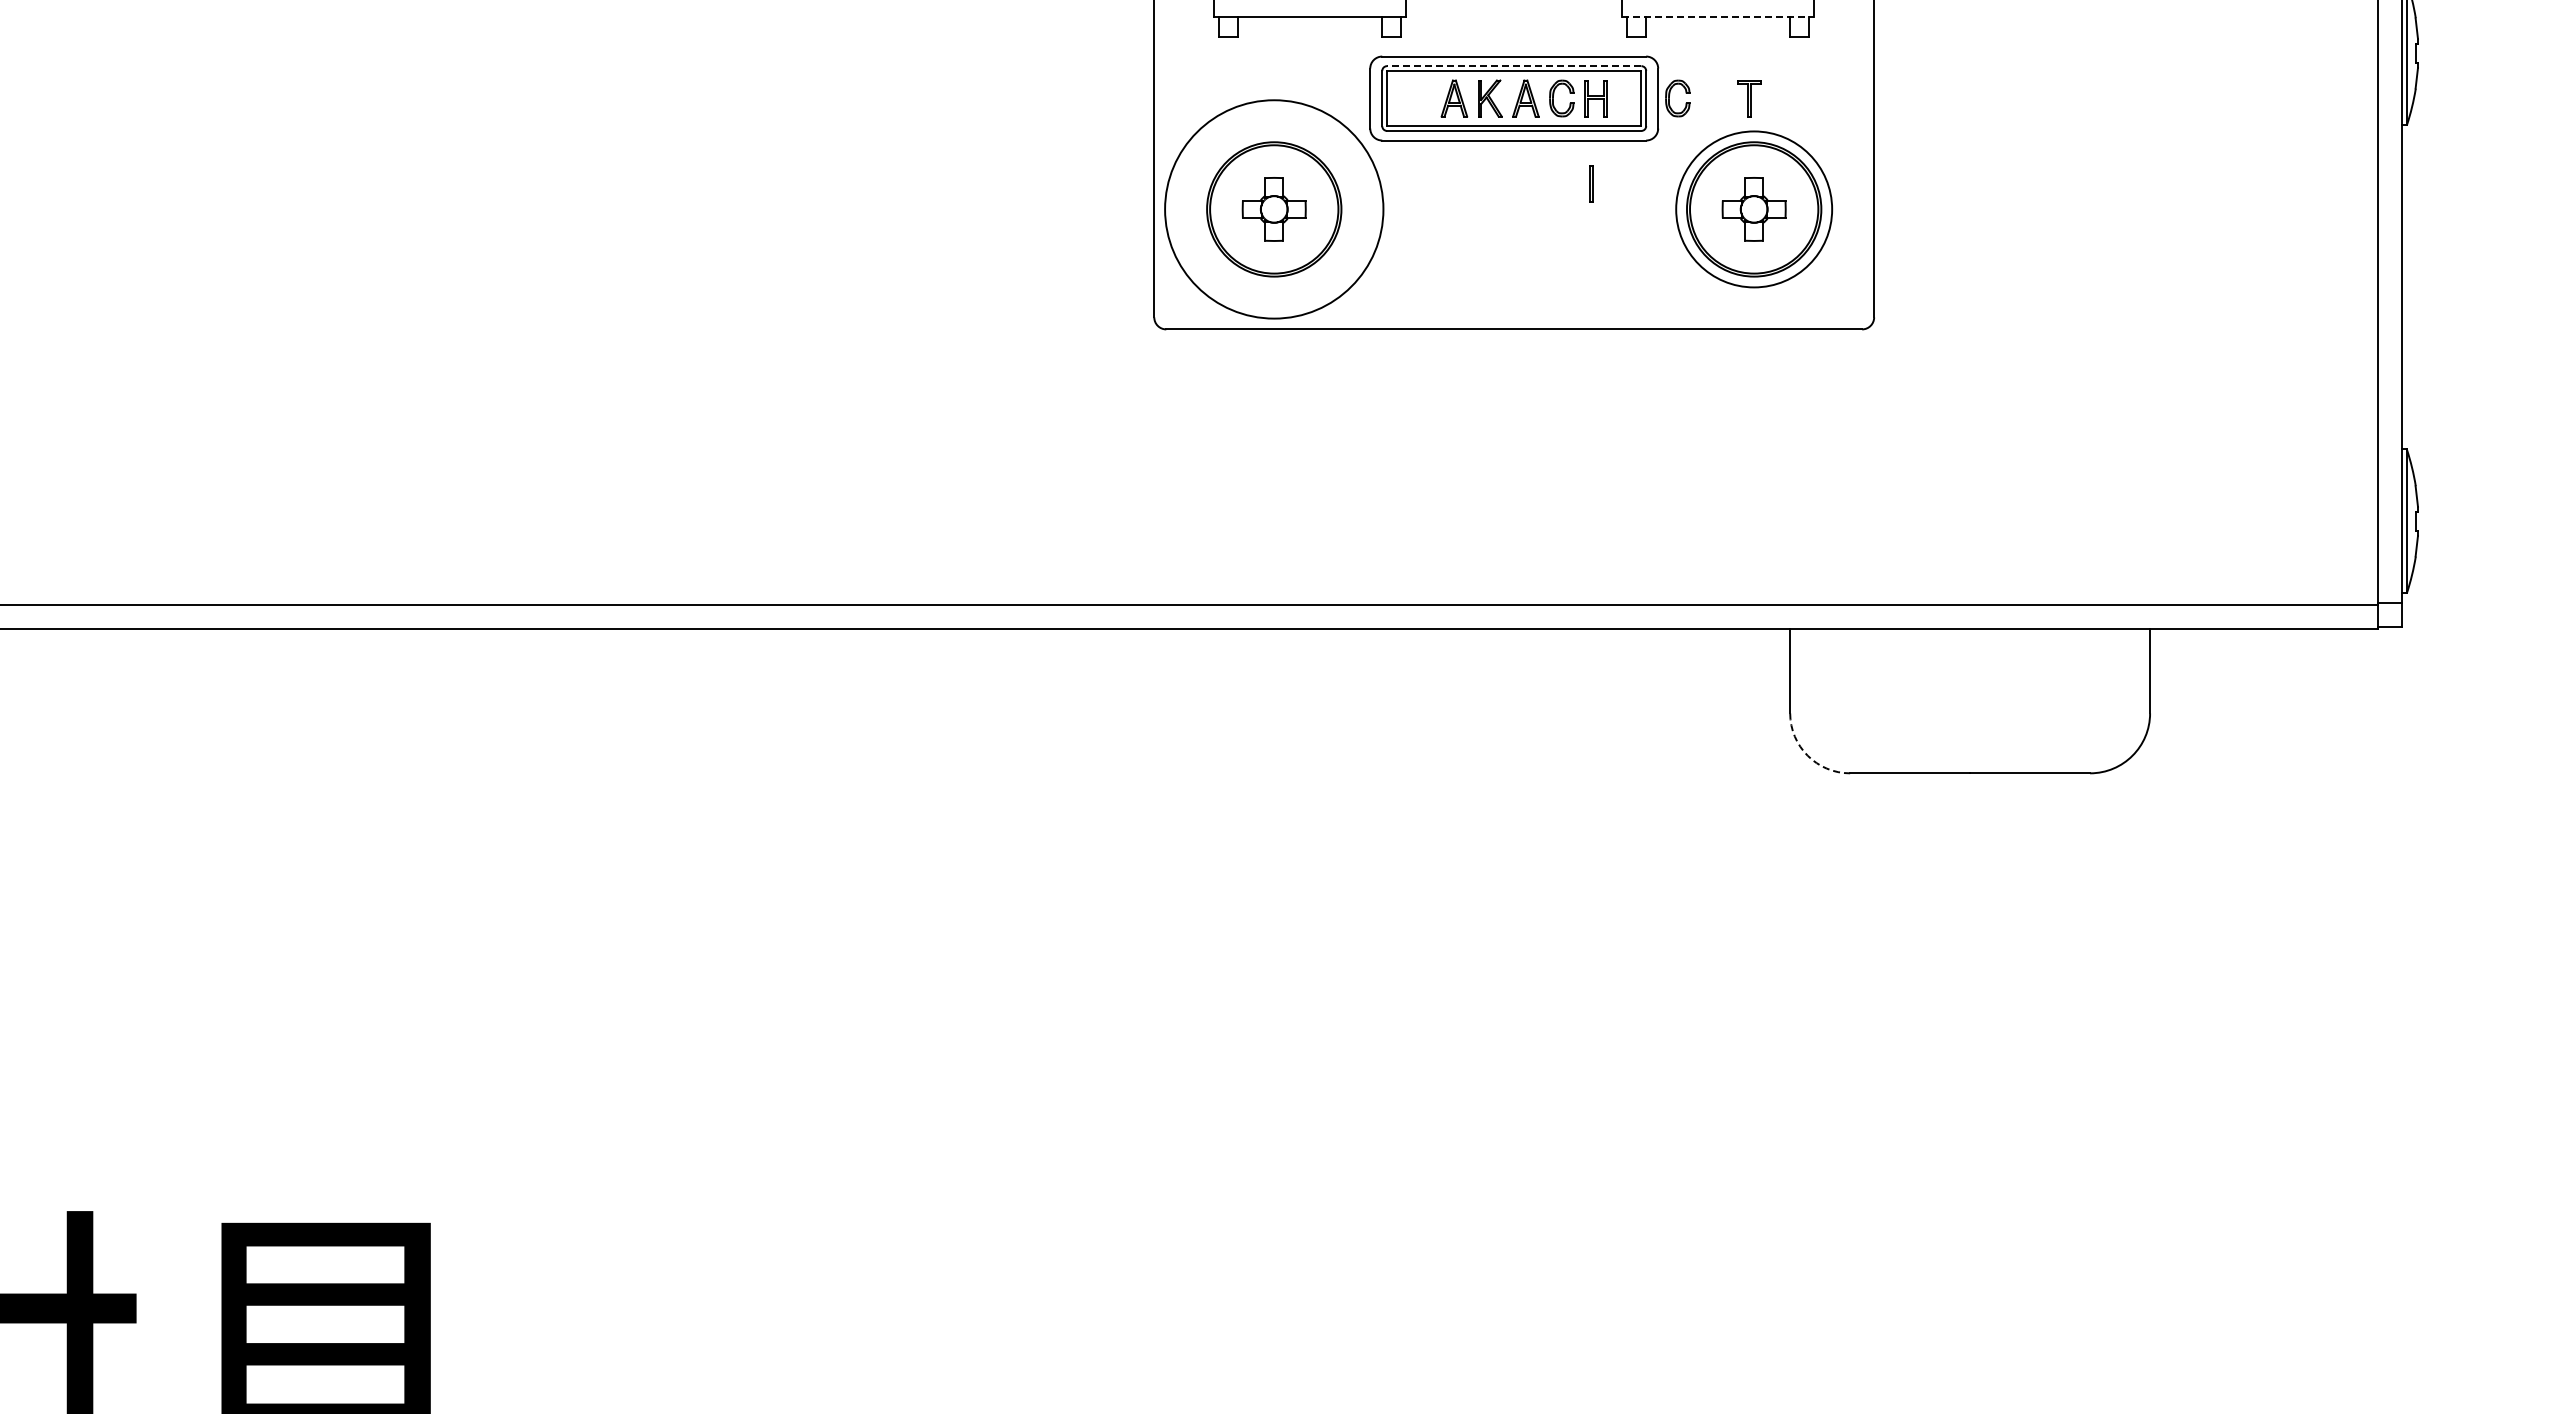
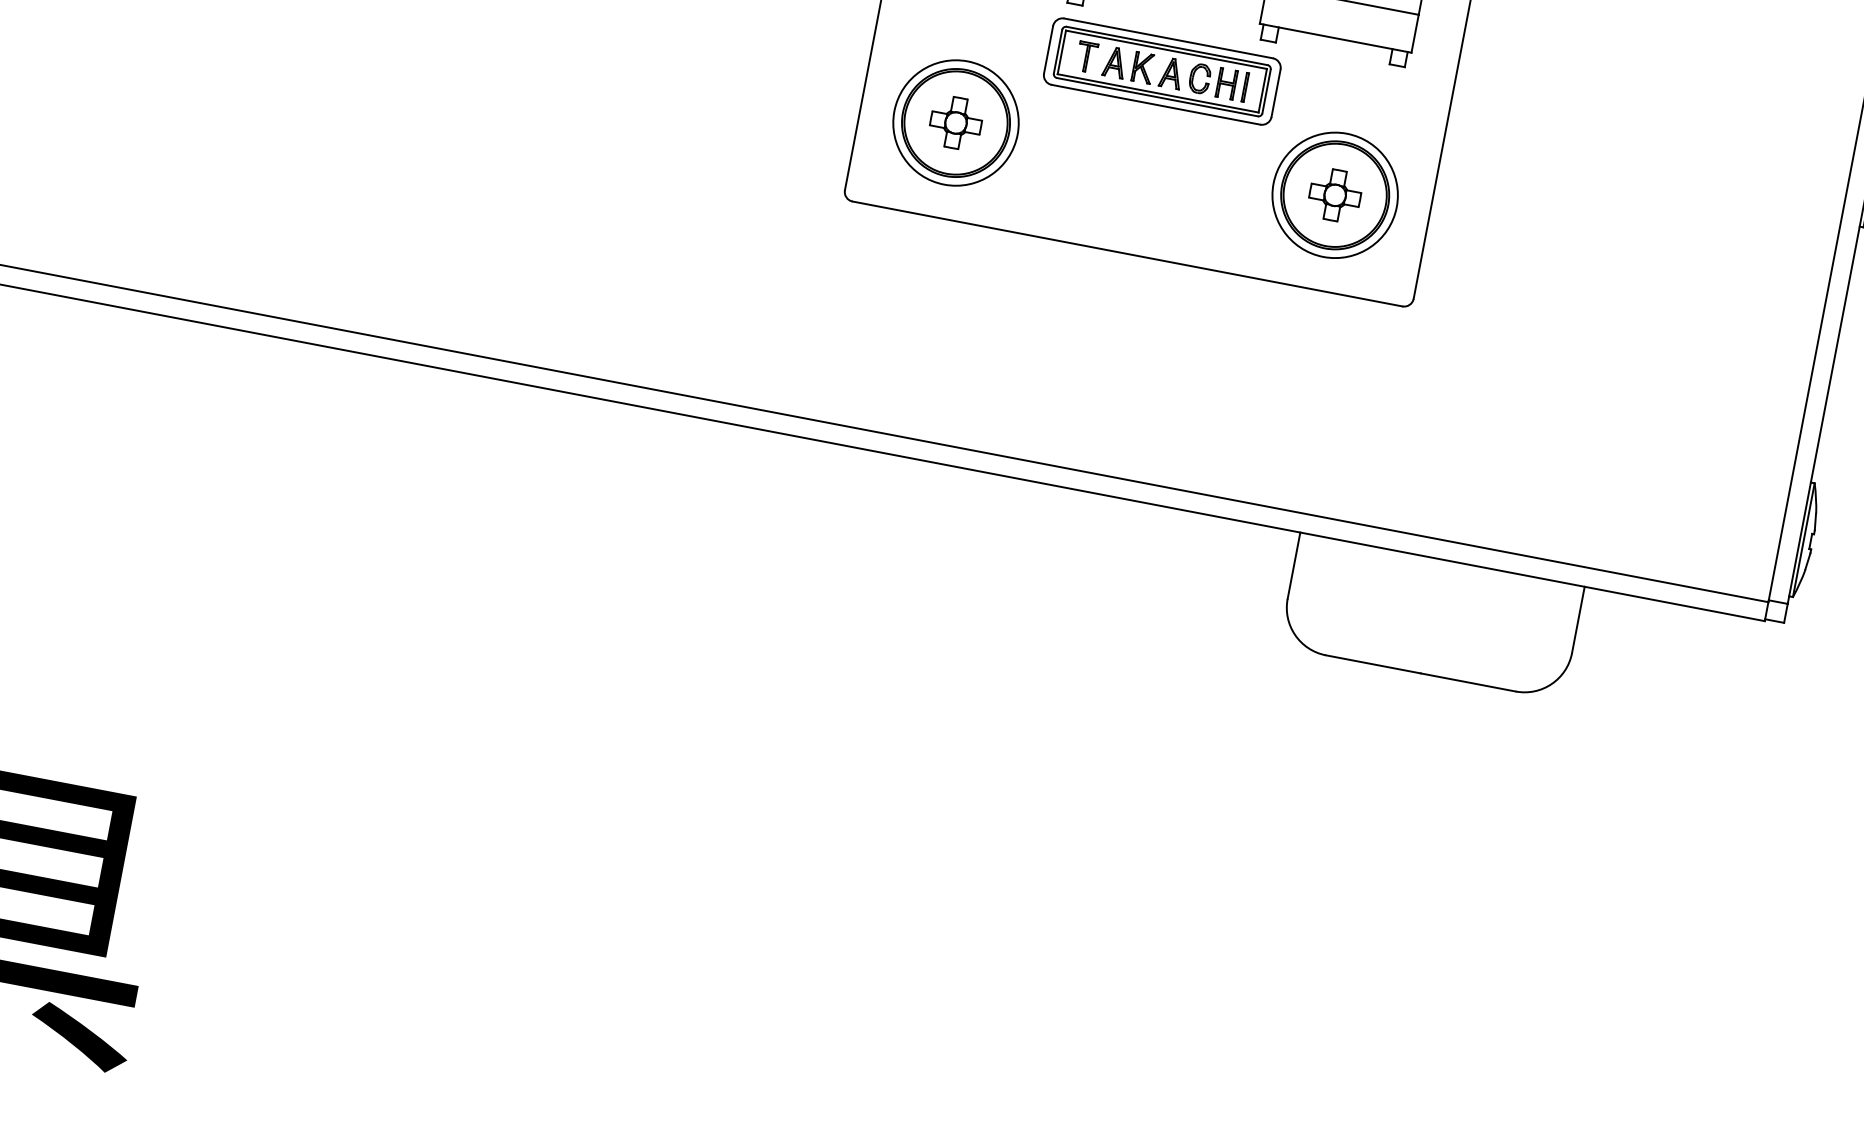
line: (1718, 17) -> (1335, 38), dashed -> solid
line: (1513, 66) -> (1166, 46), dashed -> solid
part: (1669, 98) -> (1285, 94), removed
part: (1749, 98) -> (1086, 57), moved
line: (1590, 183) -> (1244, 87), moved
circle: (1274, 209) -> (956, 123), size x0.71
arc: (1807, 755) -> (1295, 634), dashed -> solid

